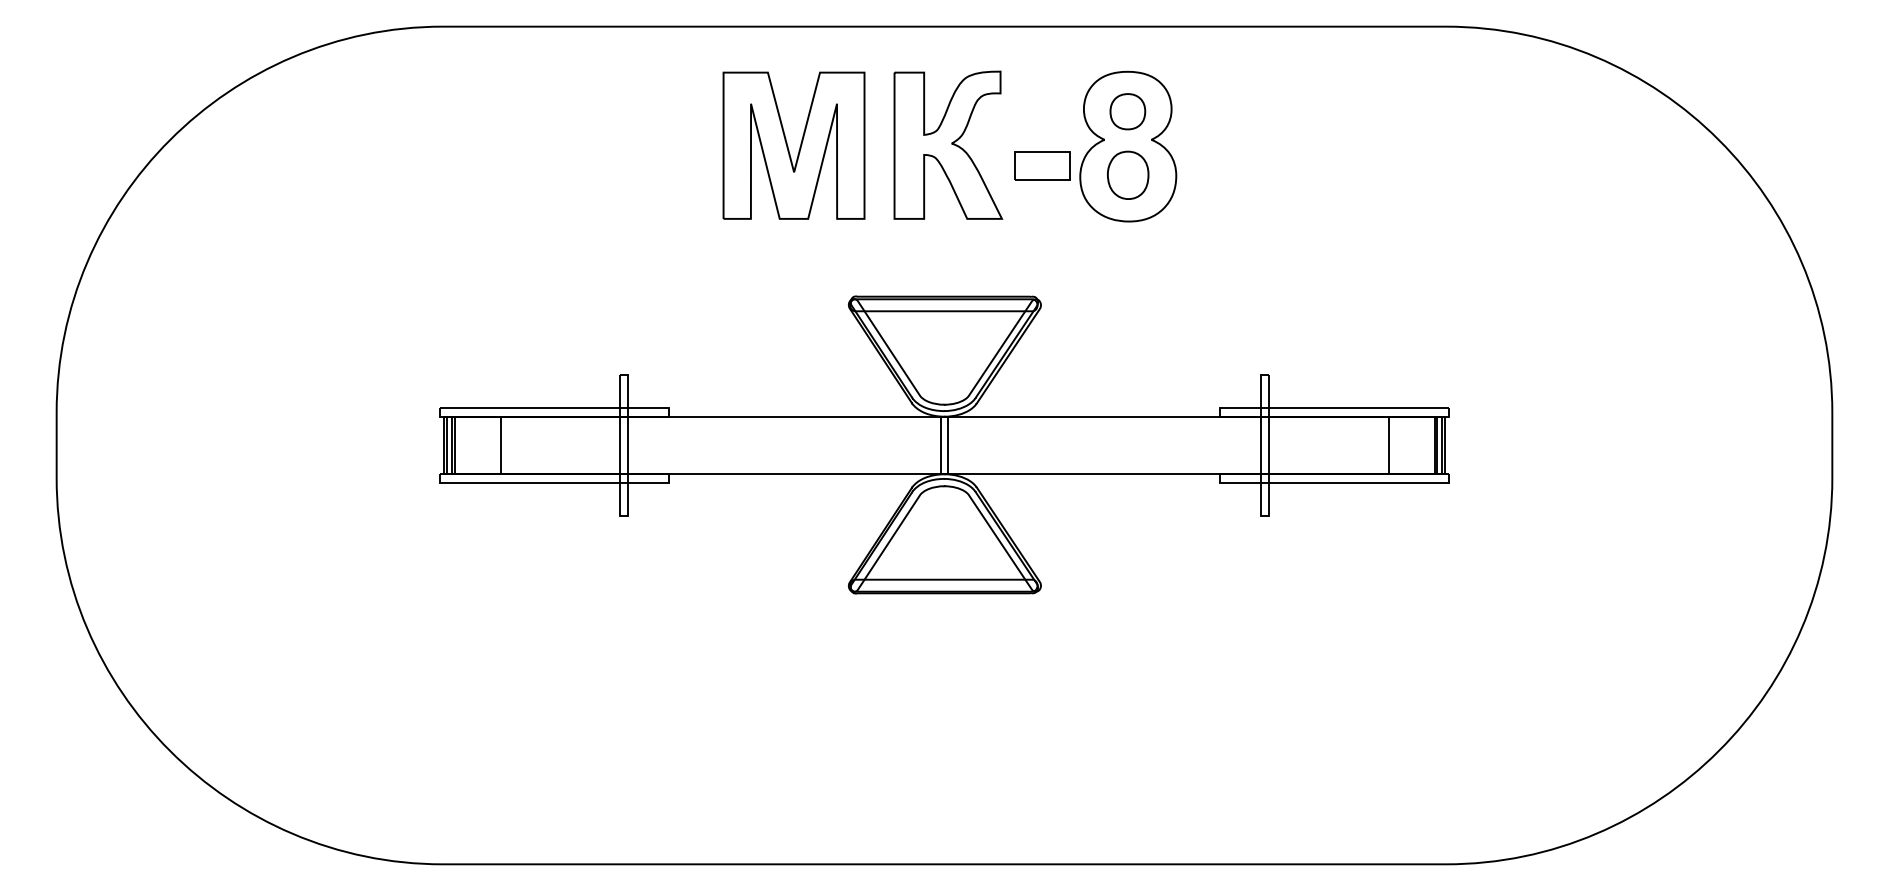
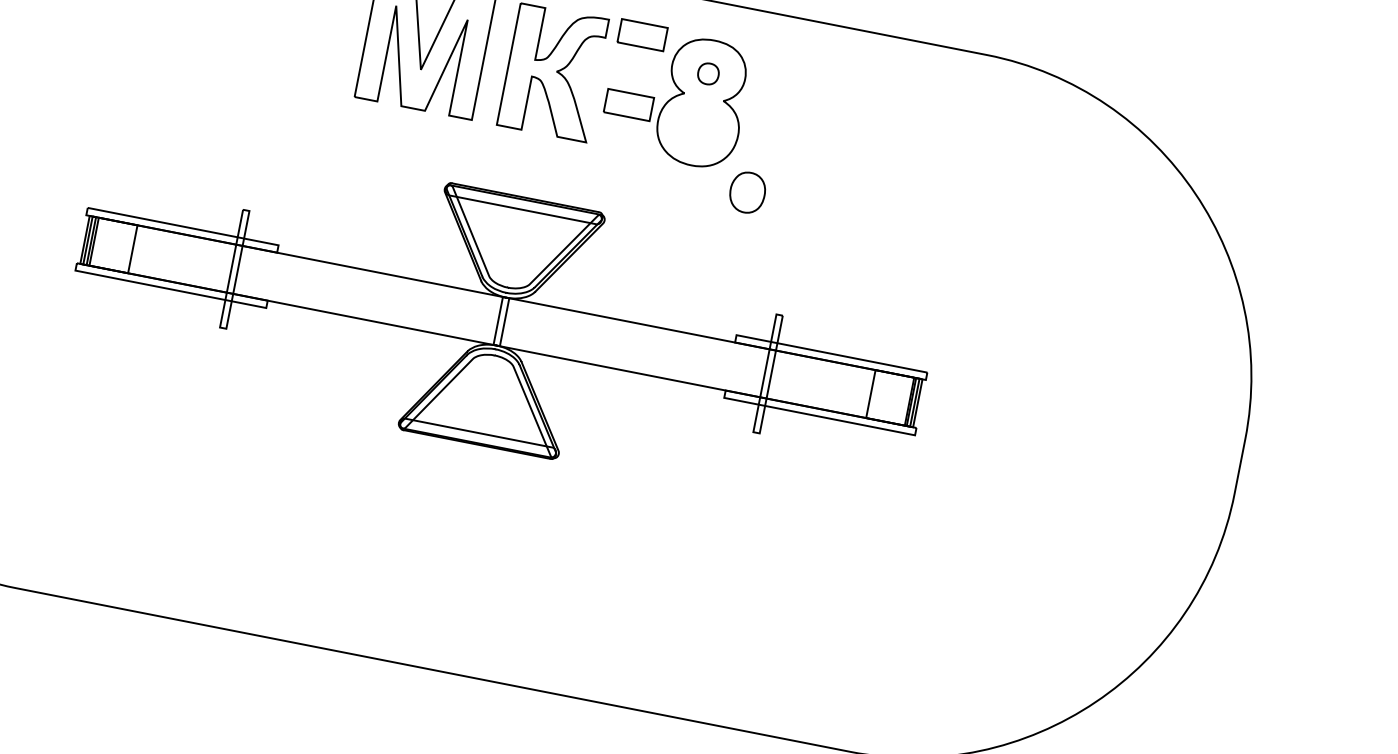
part: (1042, 81) -> (642, 34), added
part: (1127, 111) -> (708, 73), size x0.7
part: (1128, 174) -> (748, 192), moved

